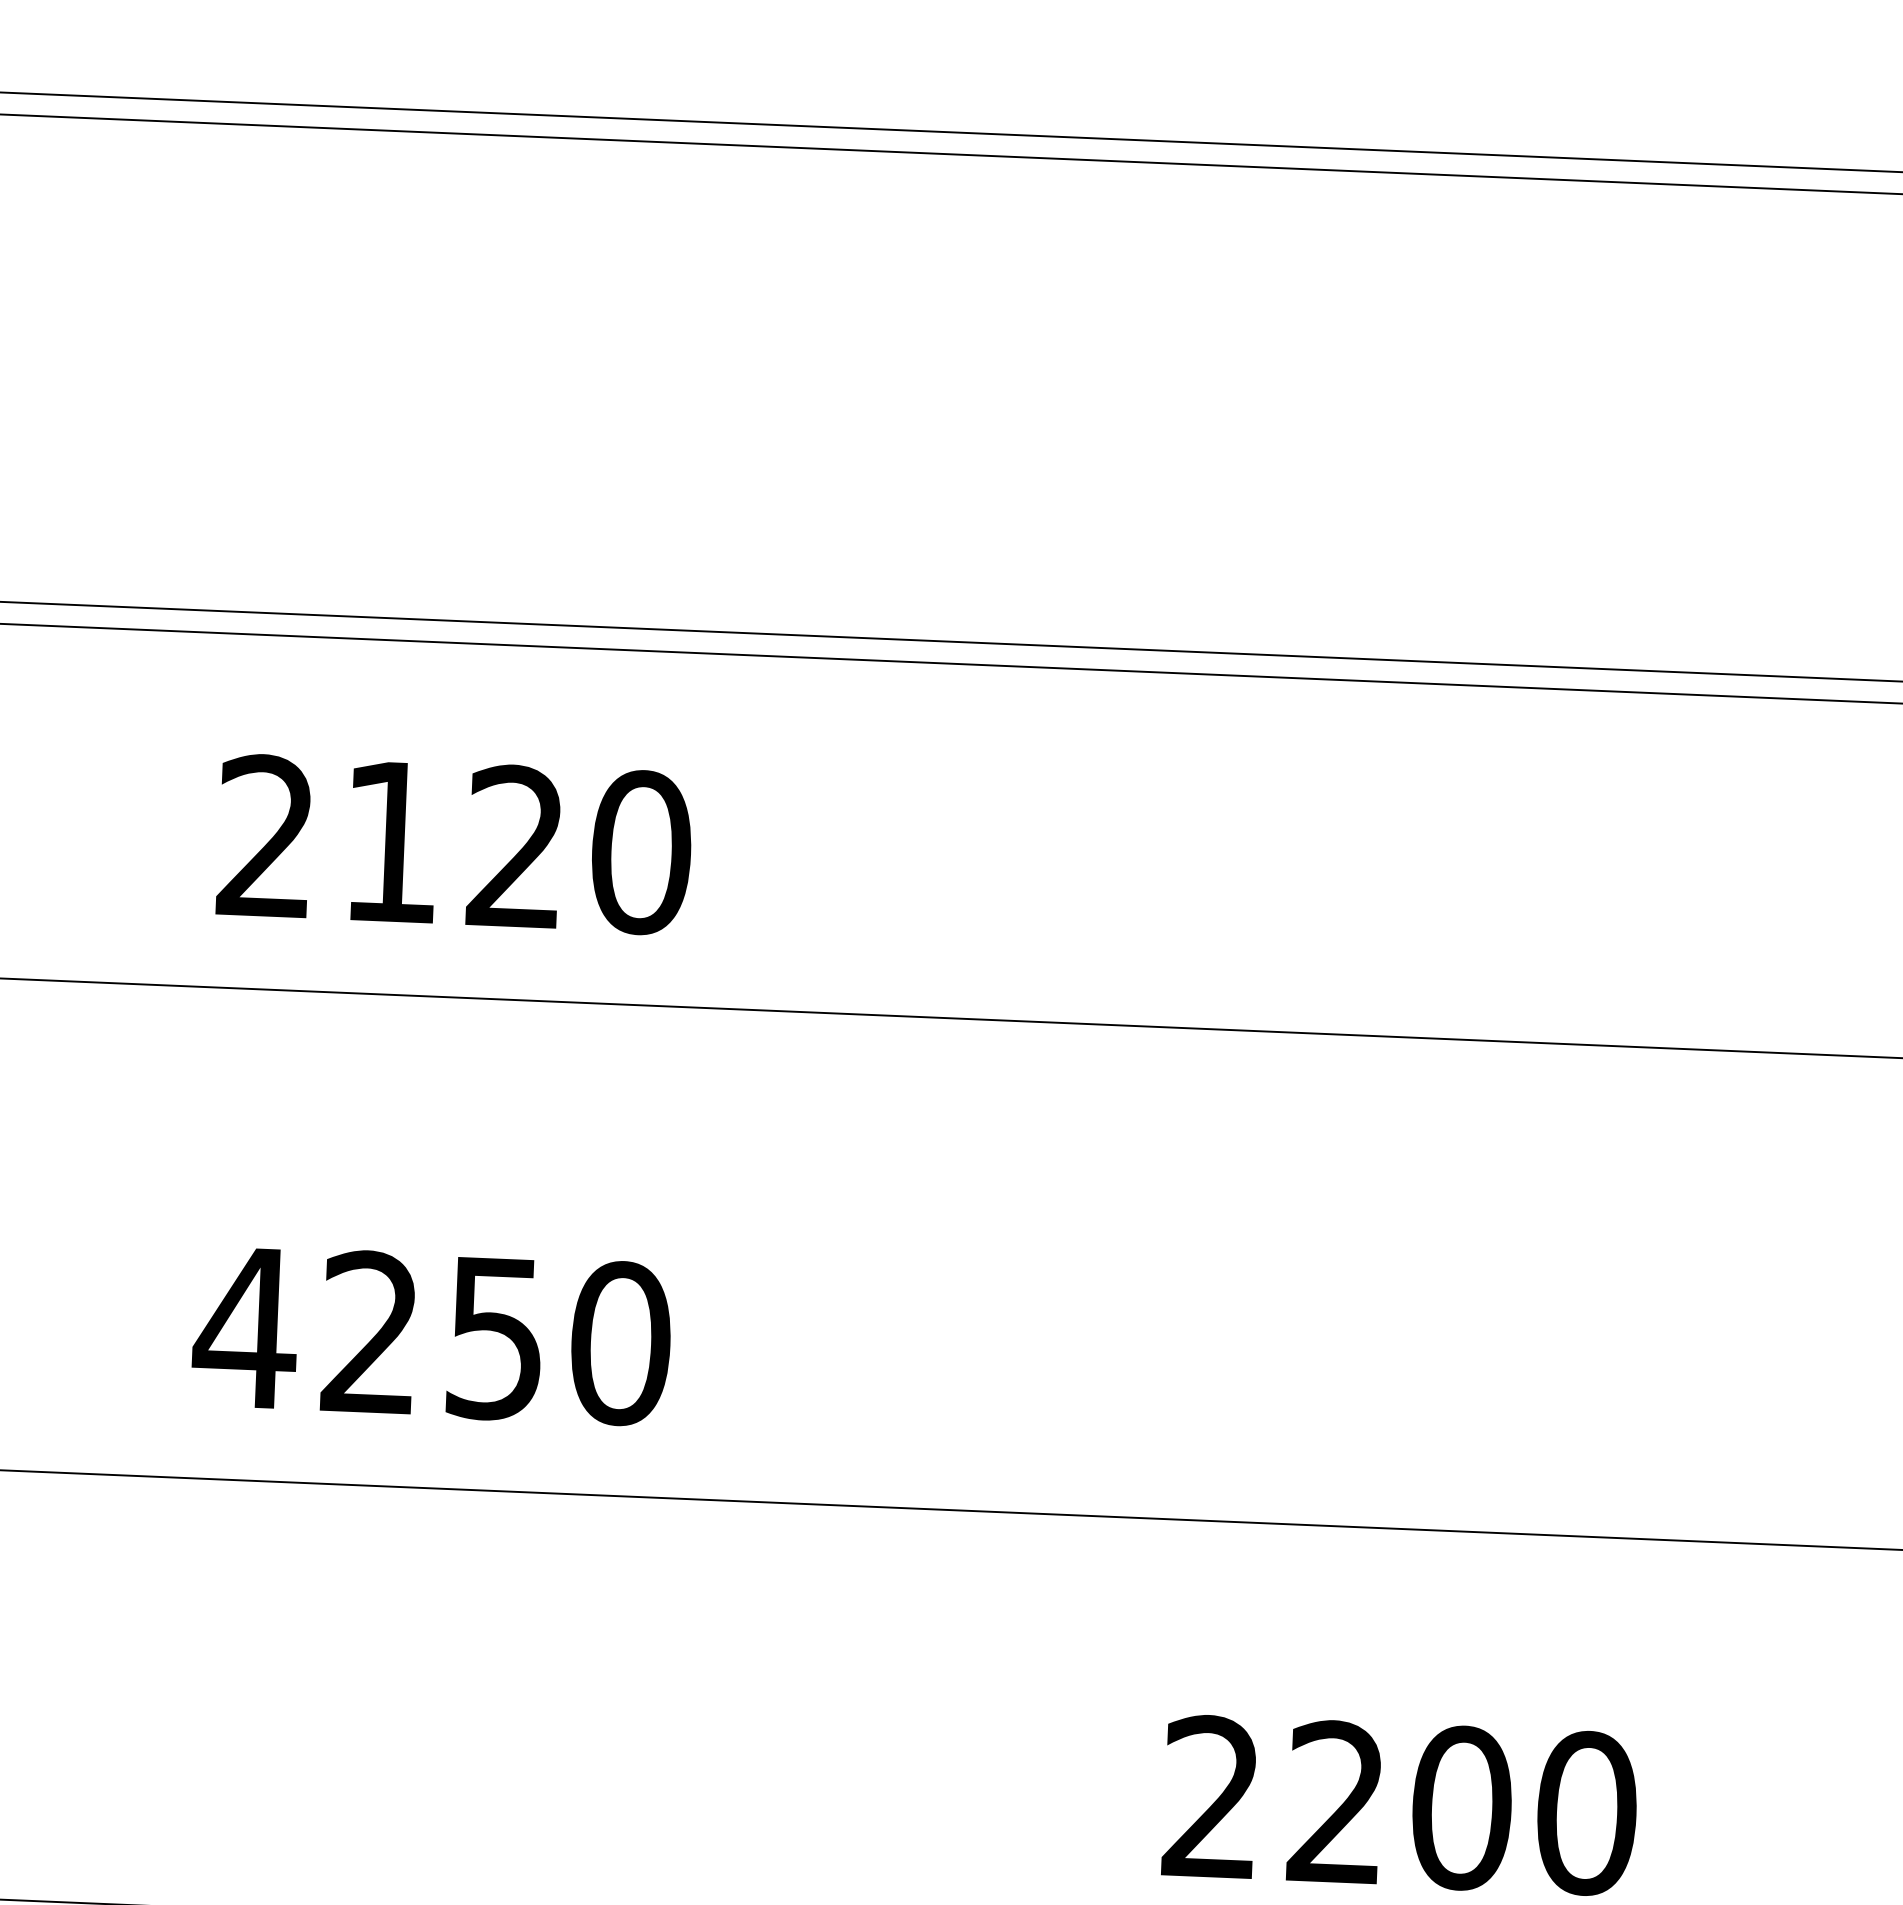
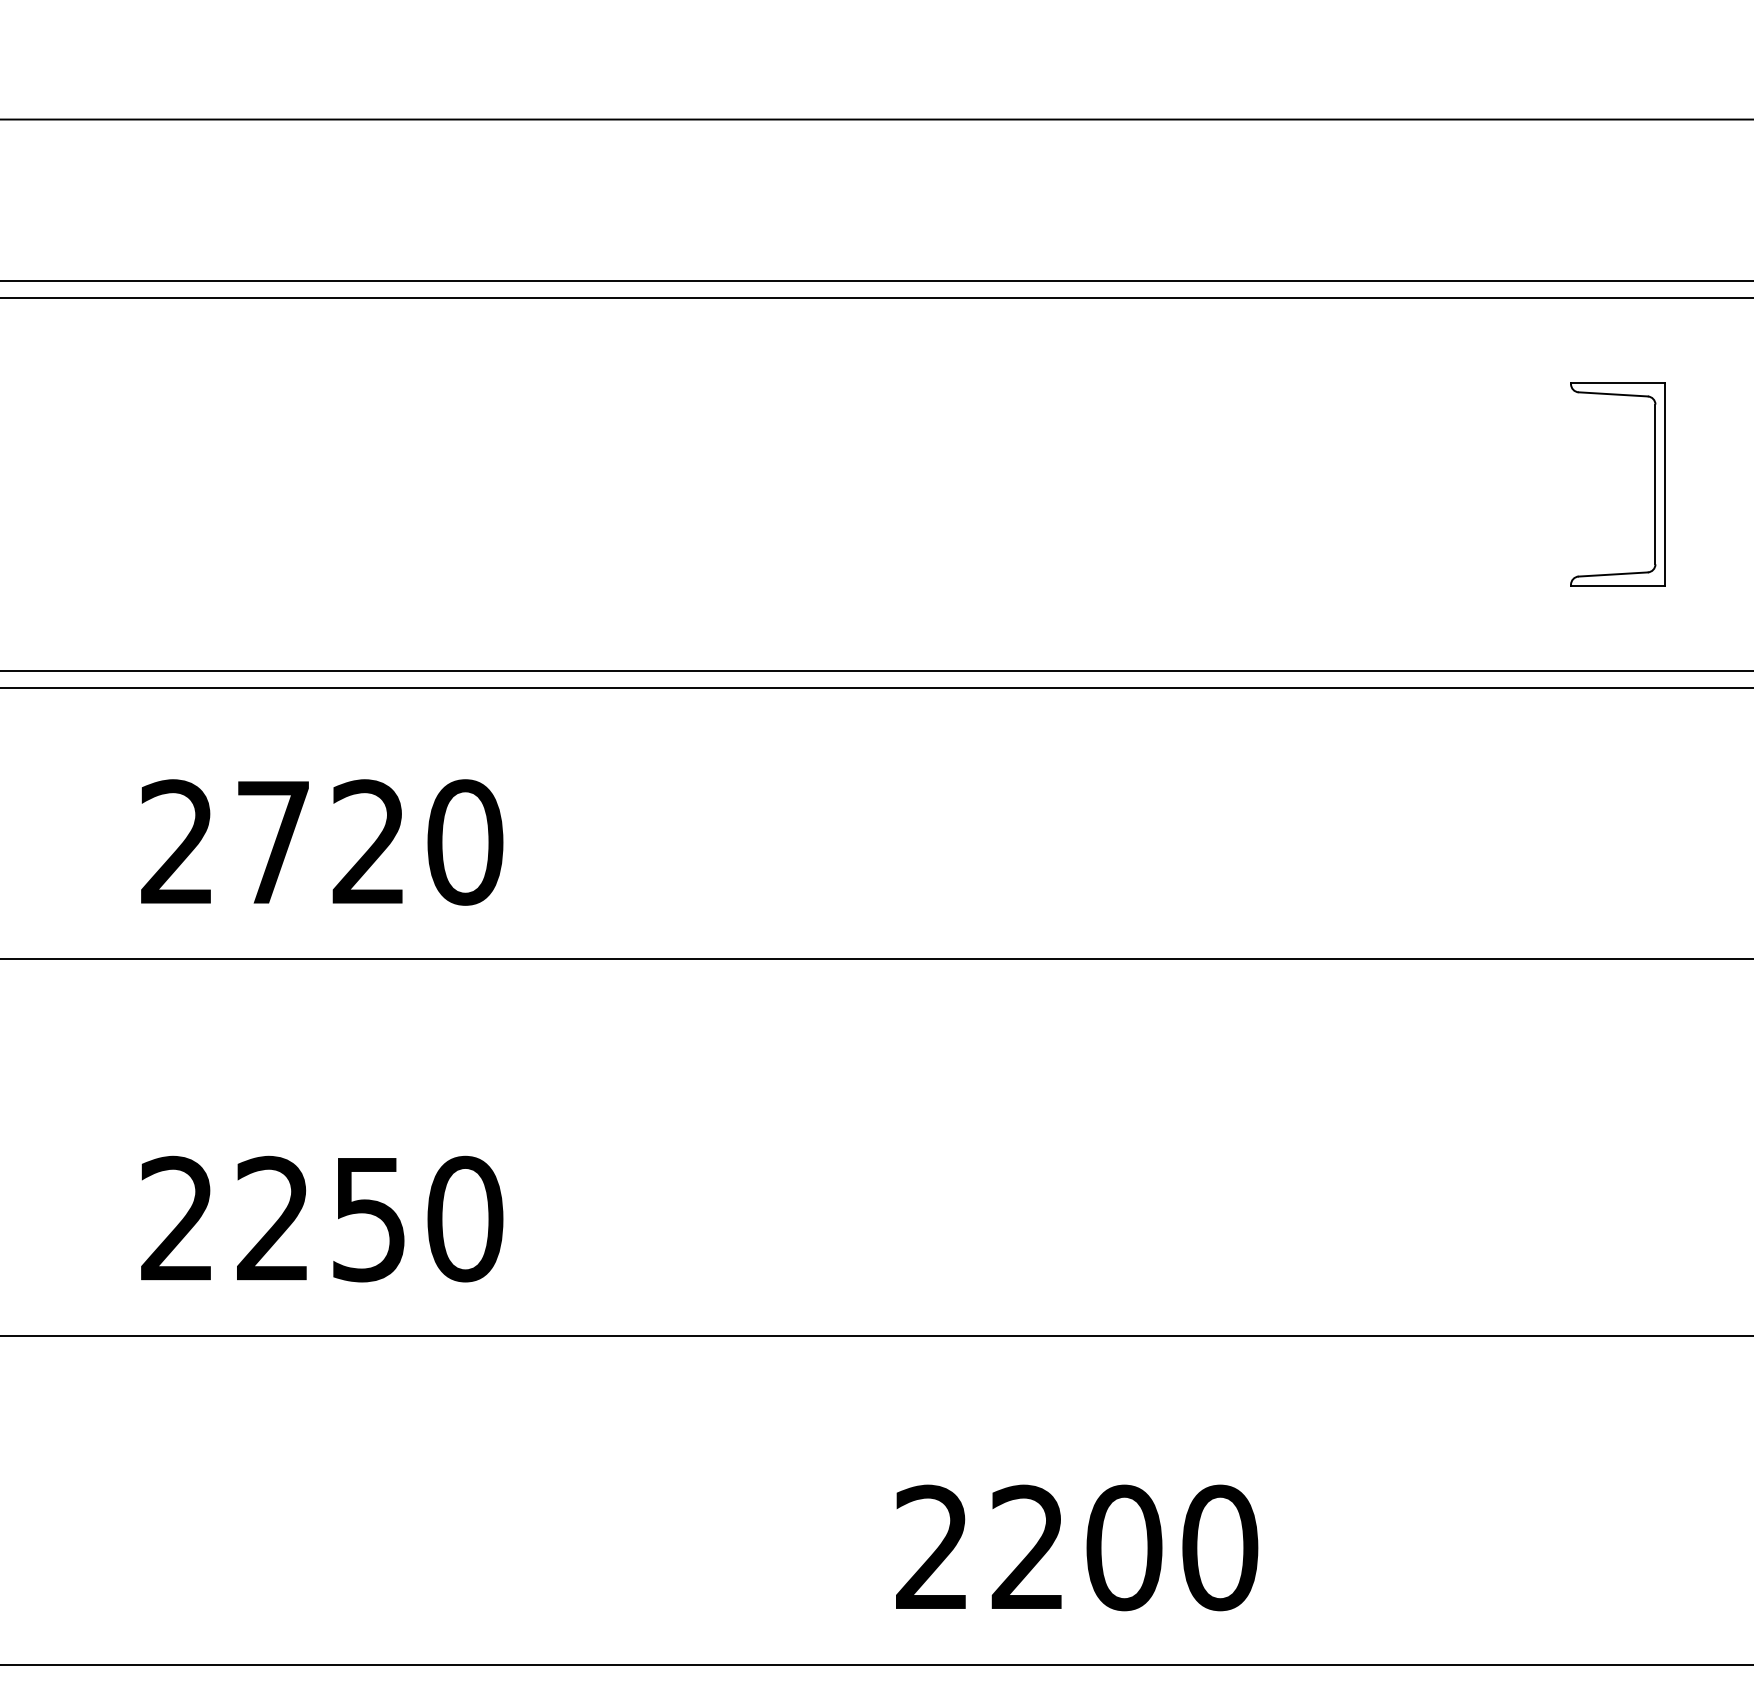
text: (391, 842) -> (273, 842), 2120 -> 2720
text: (245, 1325) -> (177, 1217), 4250 -> 2250

